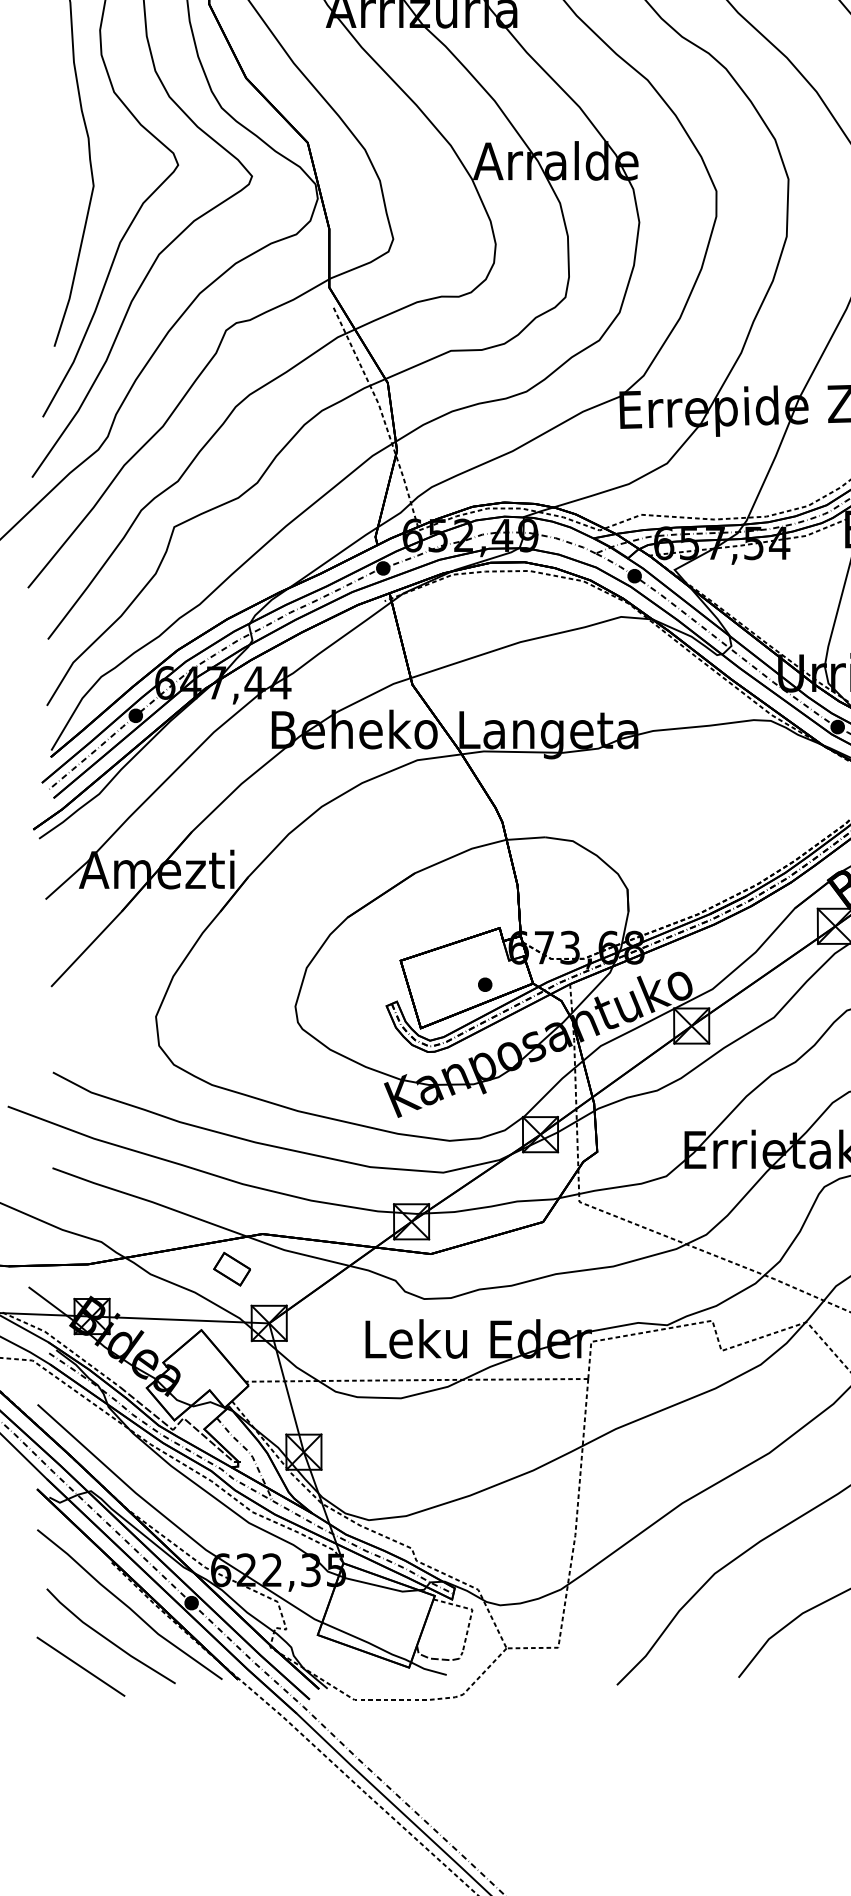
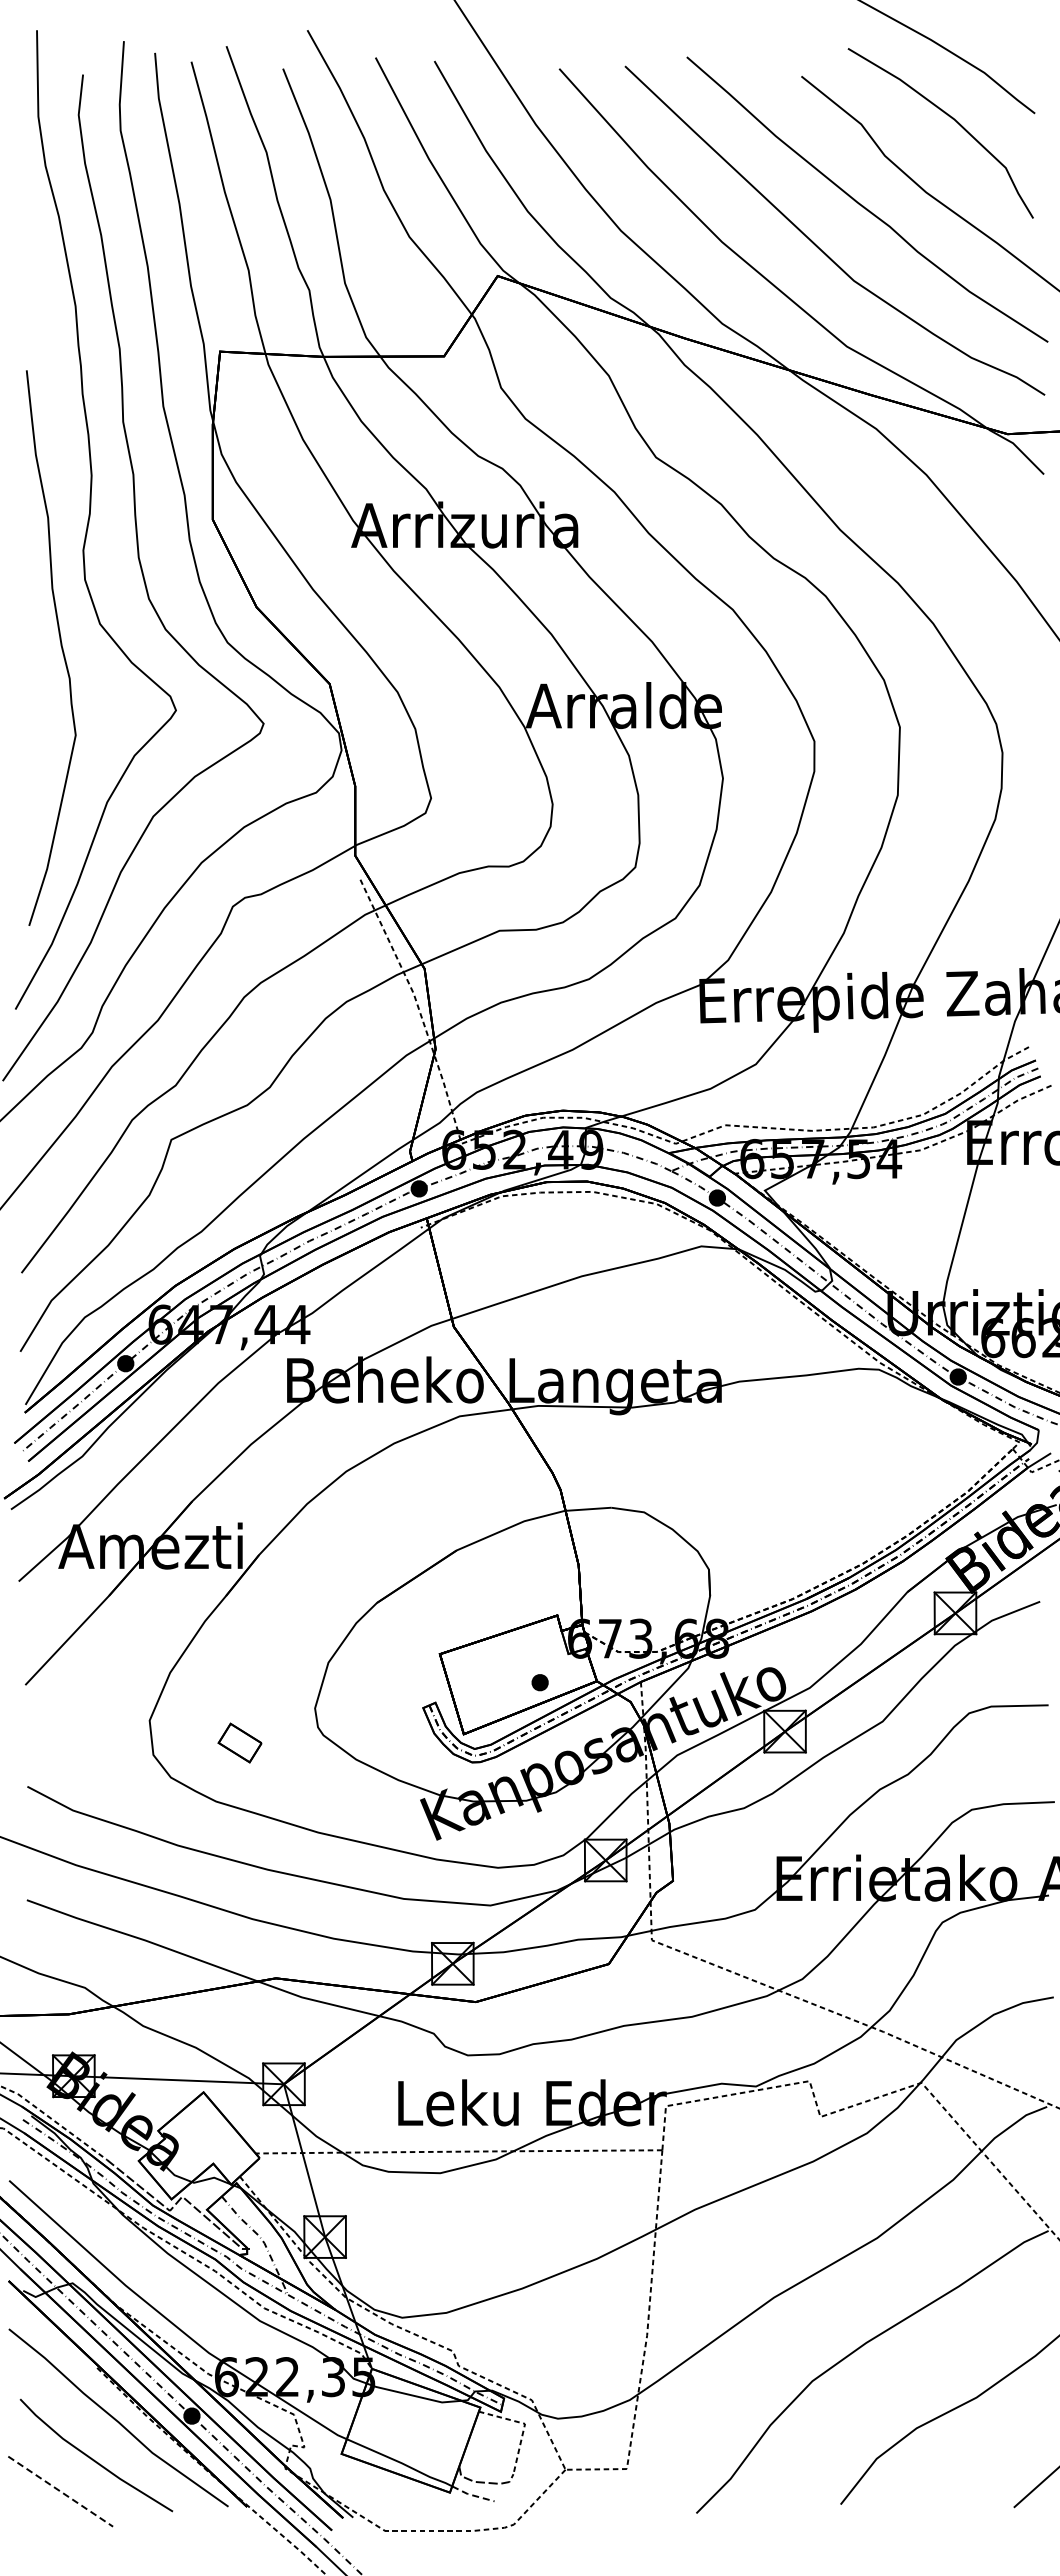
part: (231, 1268) -> (239, 1742), moved
line: (81, 1666) -> (61, 2491), solid -> dashed
line: (428, 1670) -> (472, 2495), solid -> dashed

